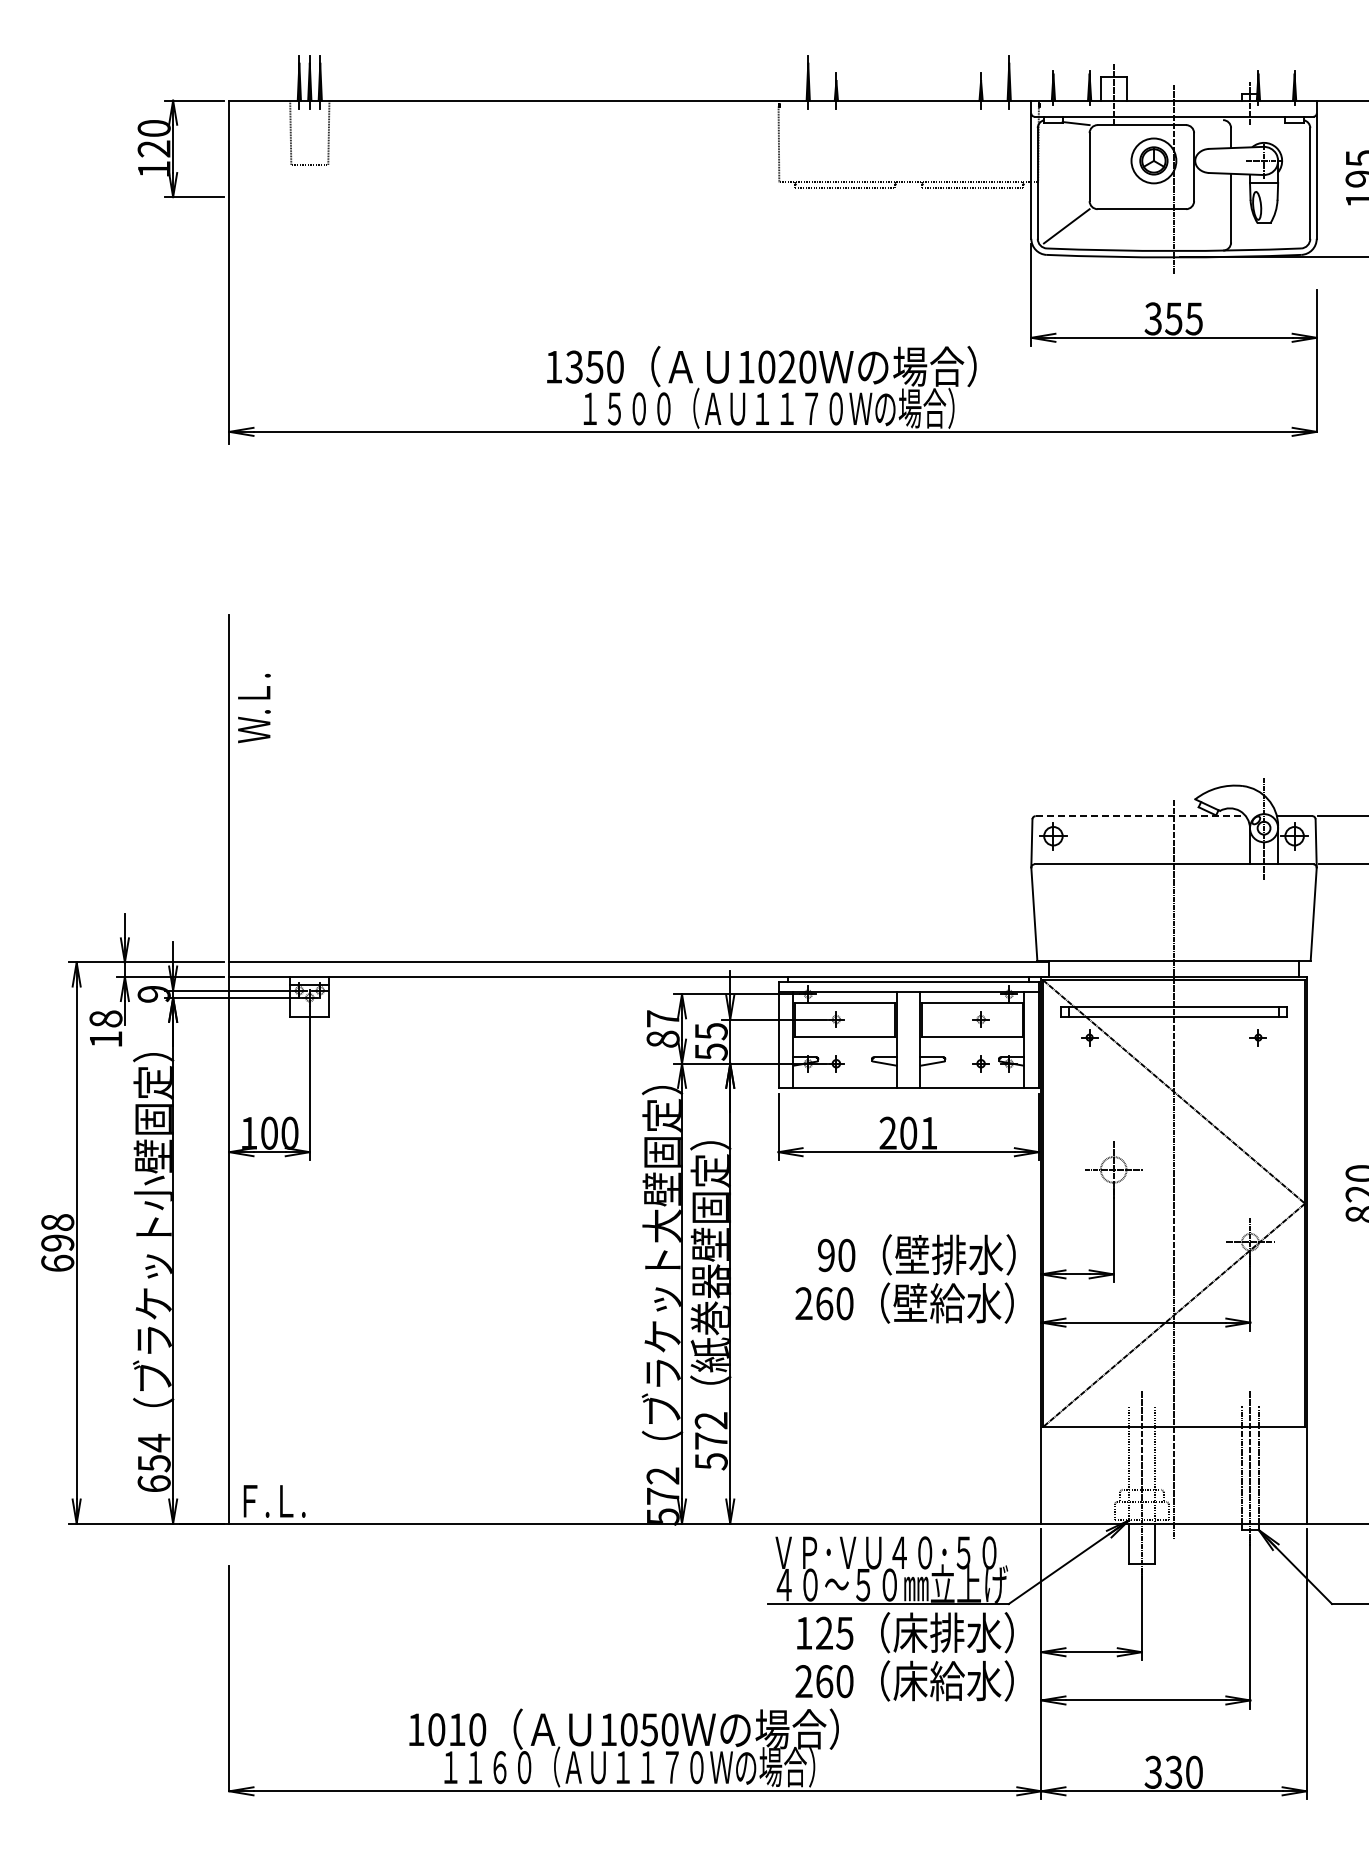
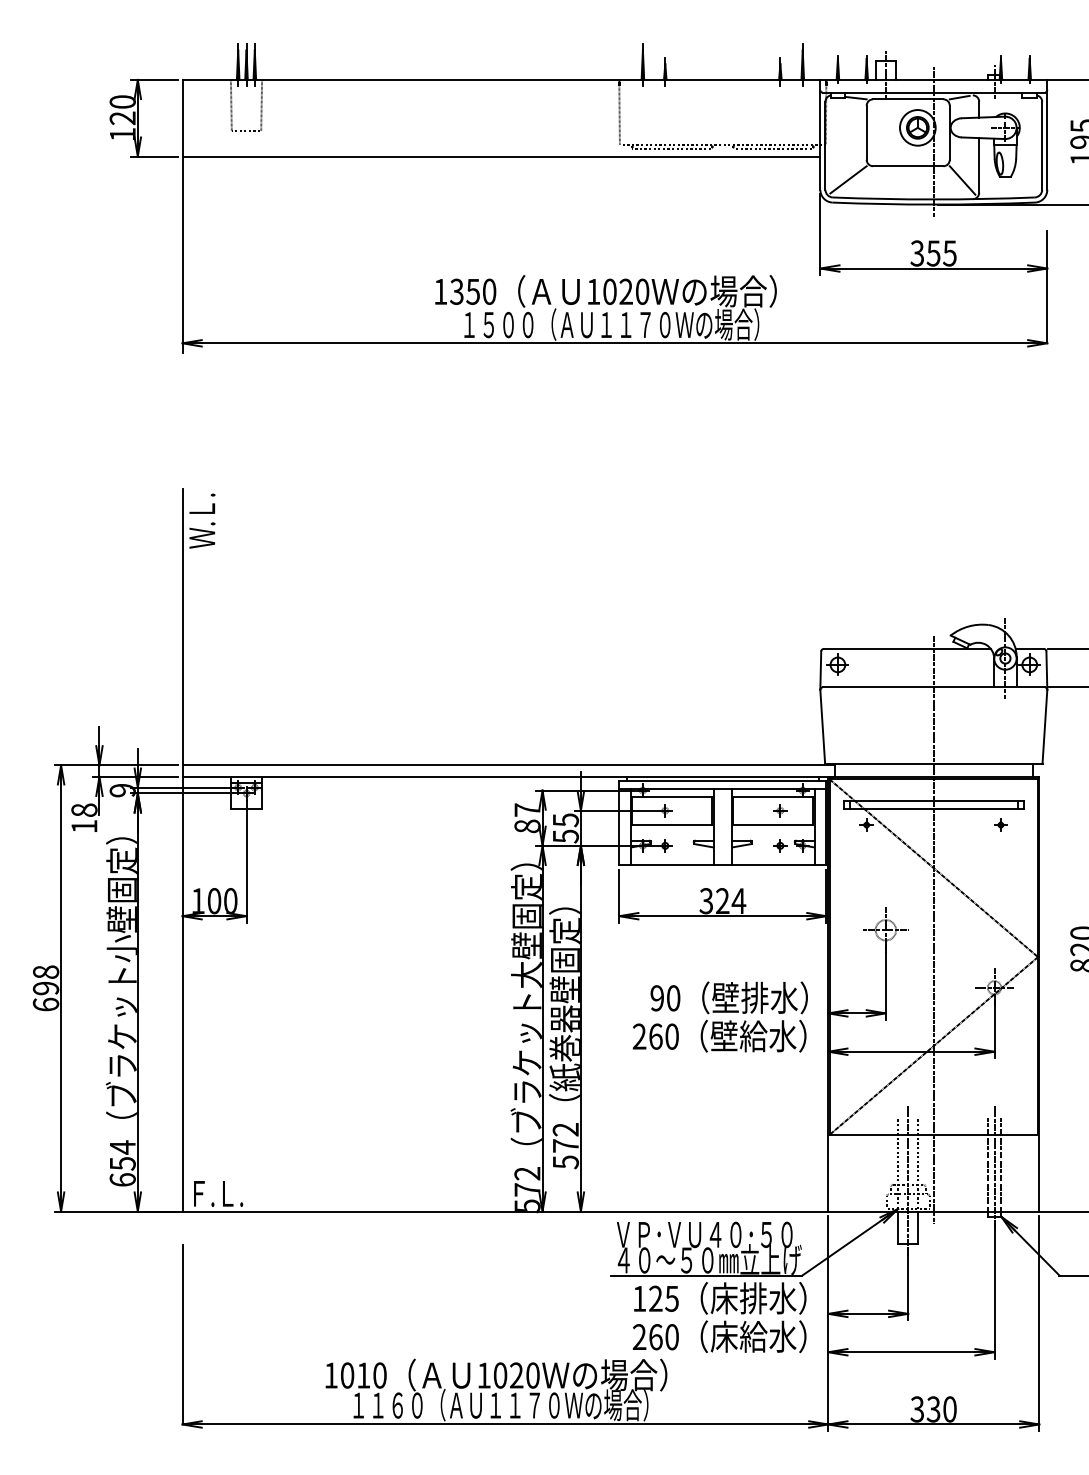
line: (1206, 122) -> (959, 97), added
line: (630, 197) -> (501, 156), added
line: (1210, 227) -> (962, 180), added
text: (254, 708) -> (202, 521), moved
line: (1141, 816) -> (907, 649), dashed -> solid
text: (908, 1132) -> (722, 900), 201 -> 324
text: (648, 1729) -> (515, 1375), 1050 -> 1020

